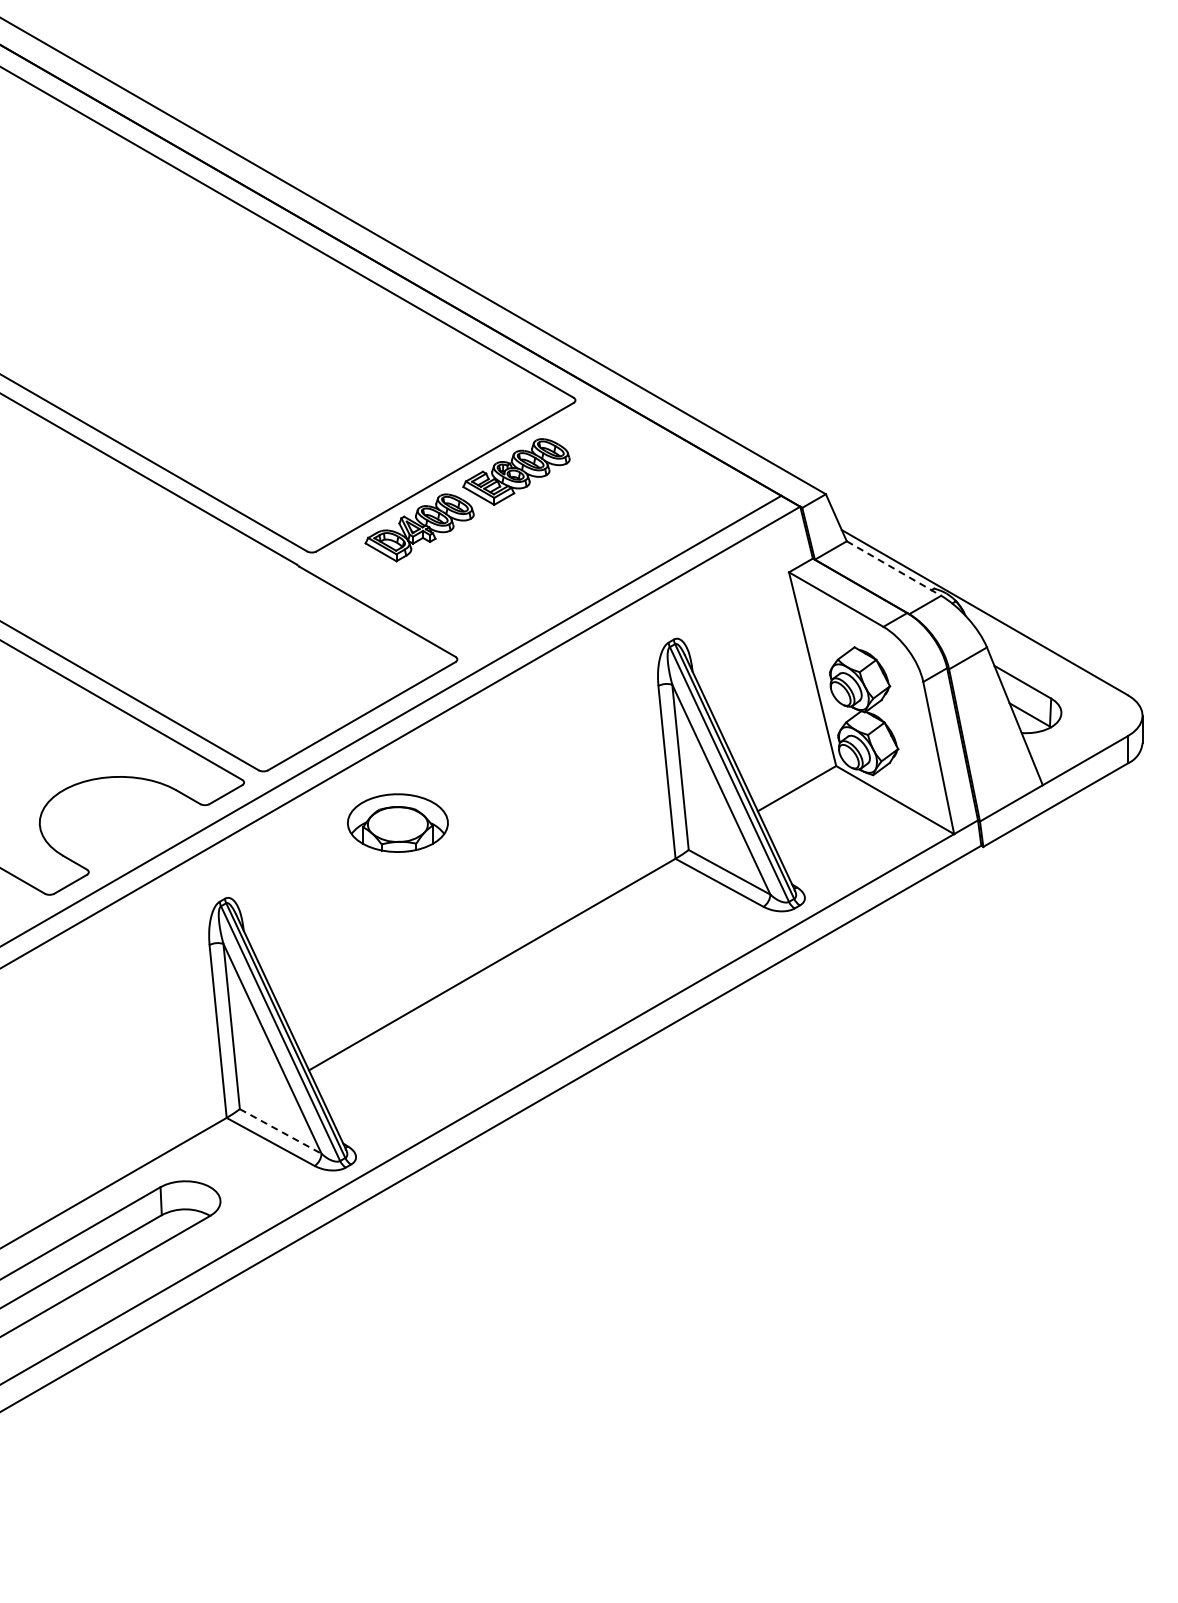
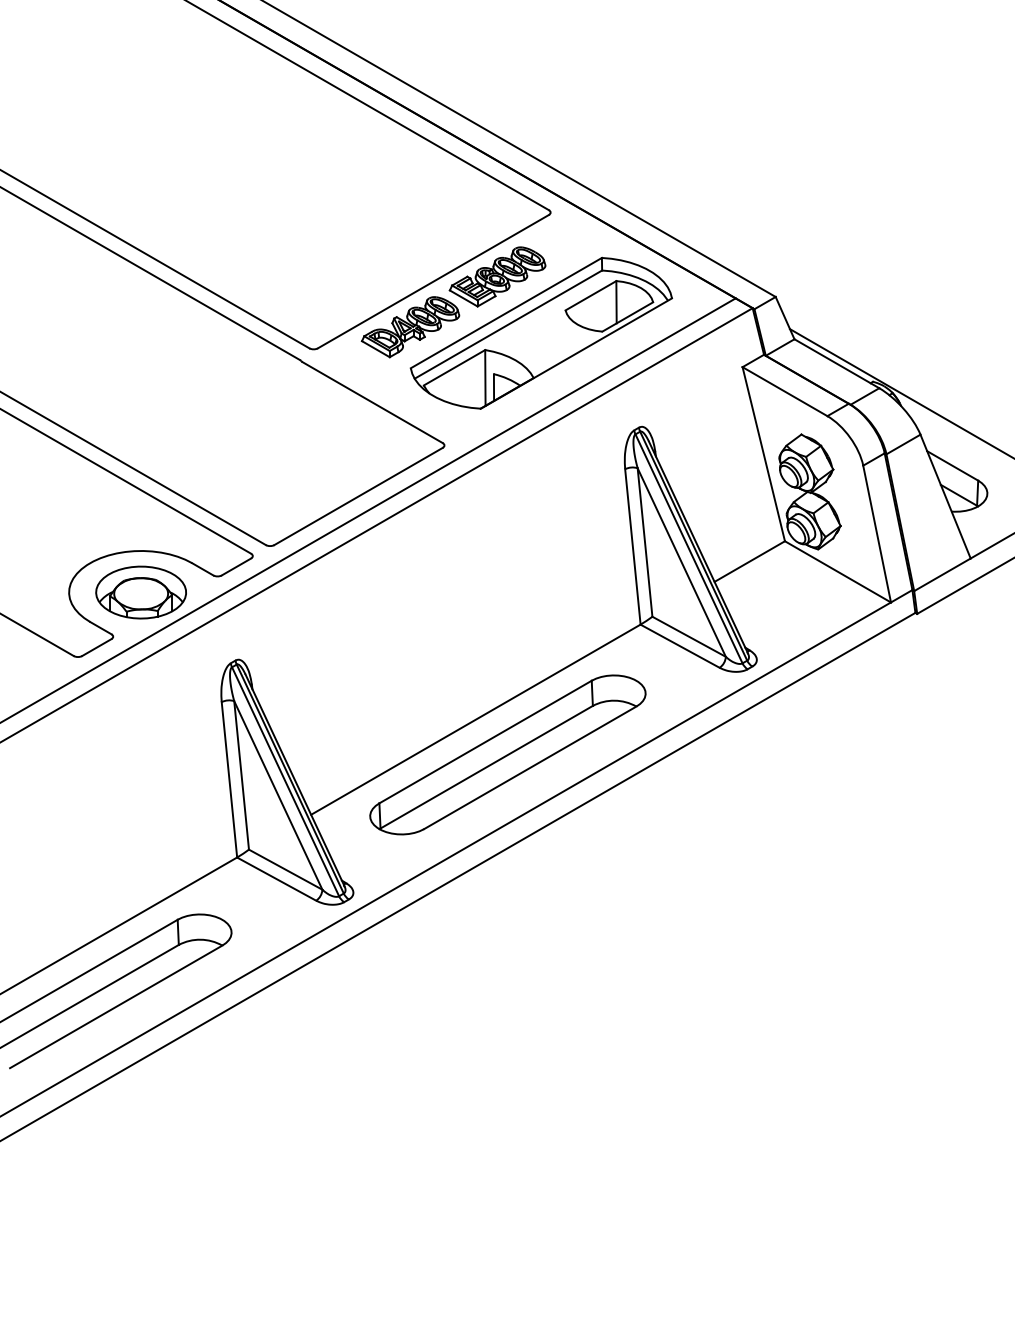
part: (564, 534) -> (540, 333), added
line: (894, 568) -> (837, 363), dashed -> solid
part: (397, 822) -> (140, 592), moved
part: (527, 1003) -> (507, 754), added
line: (280, 1131) -> (285, 869), dashed -> solid

